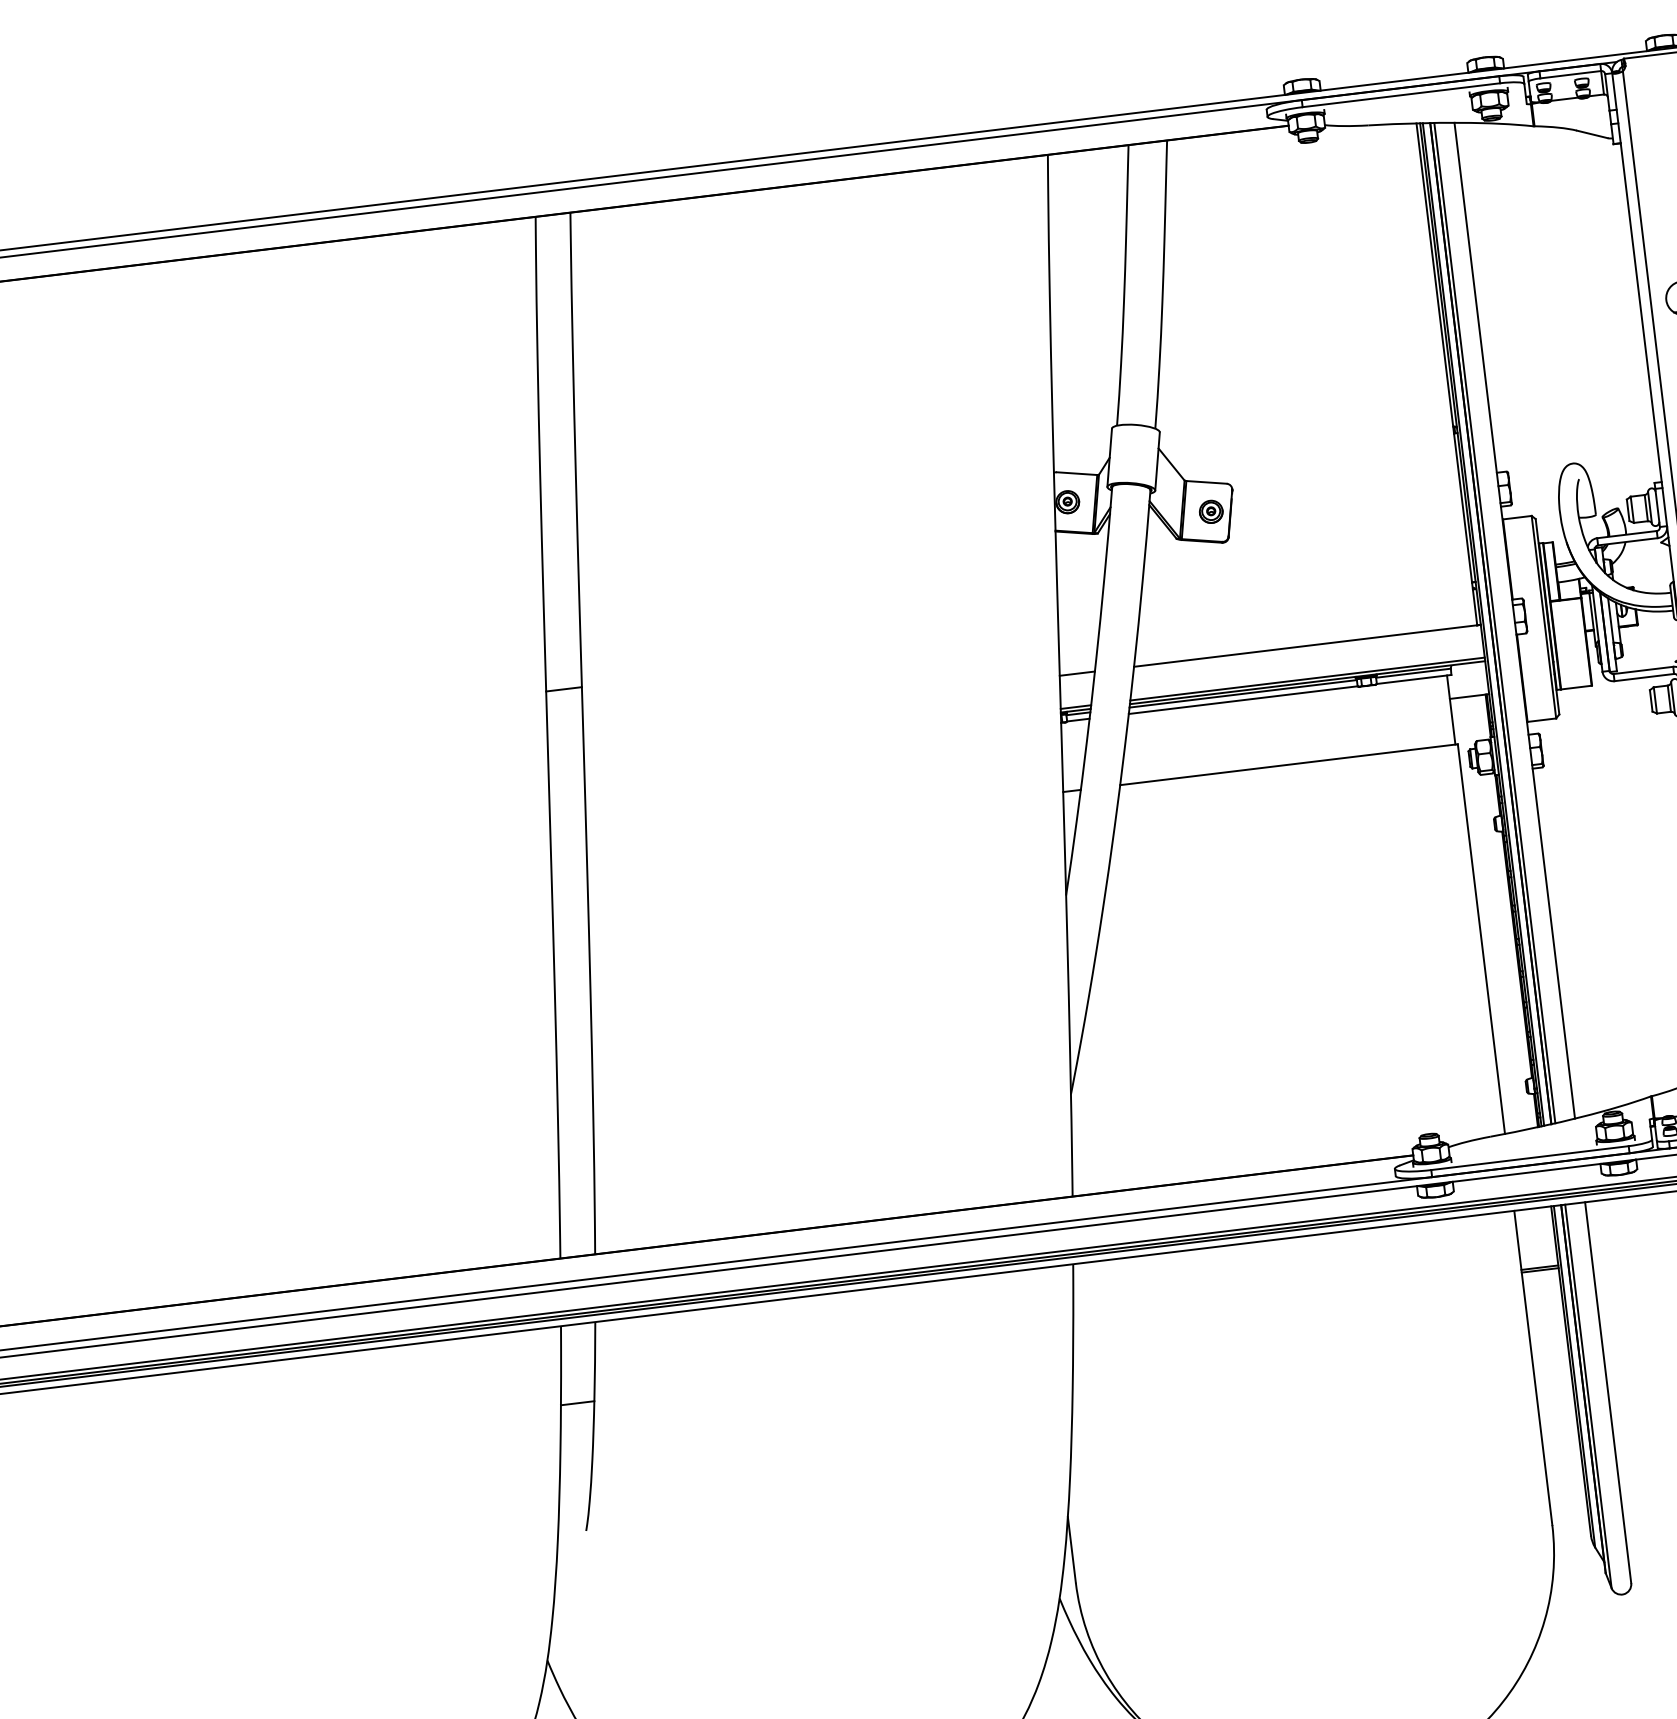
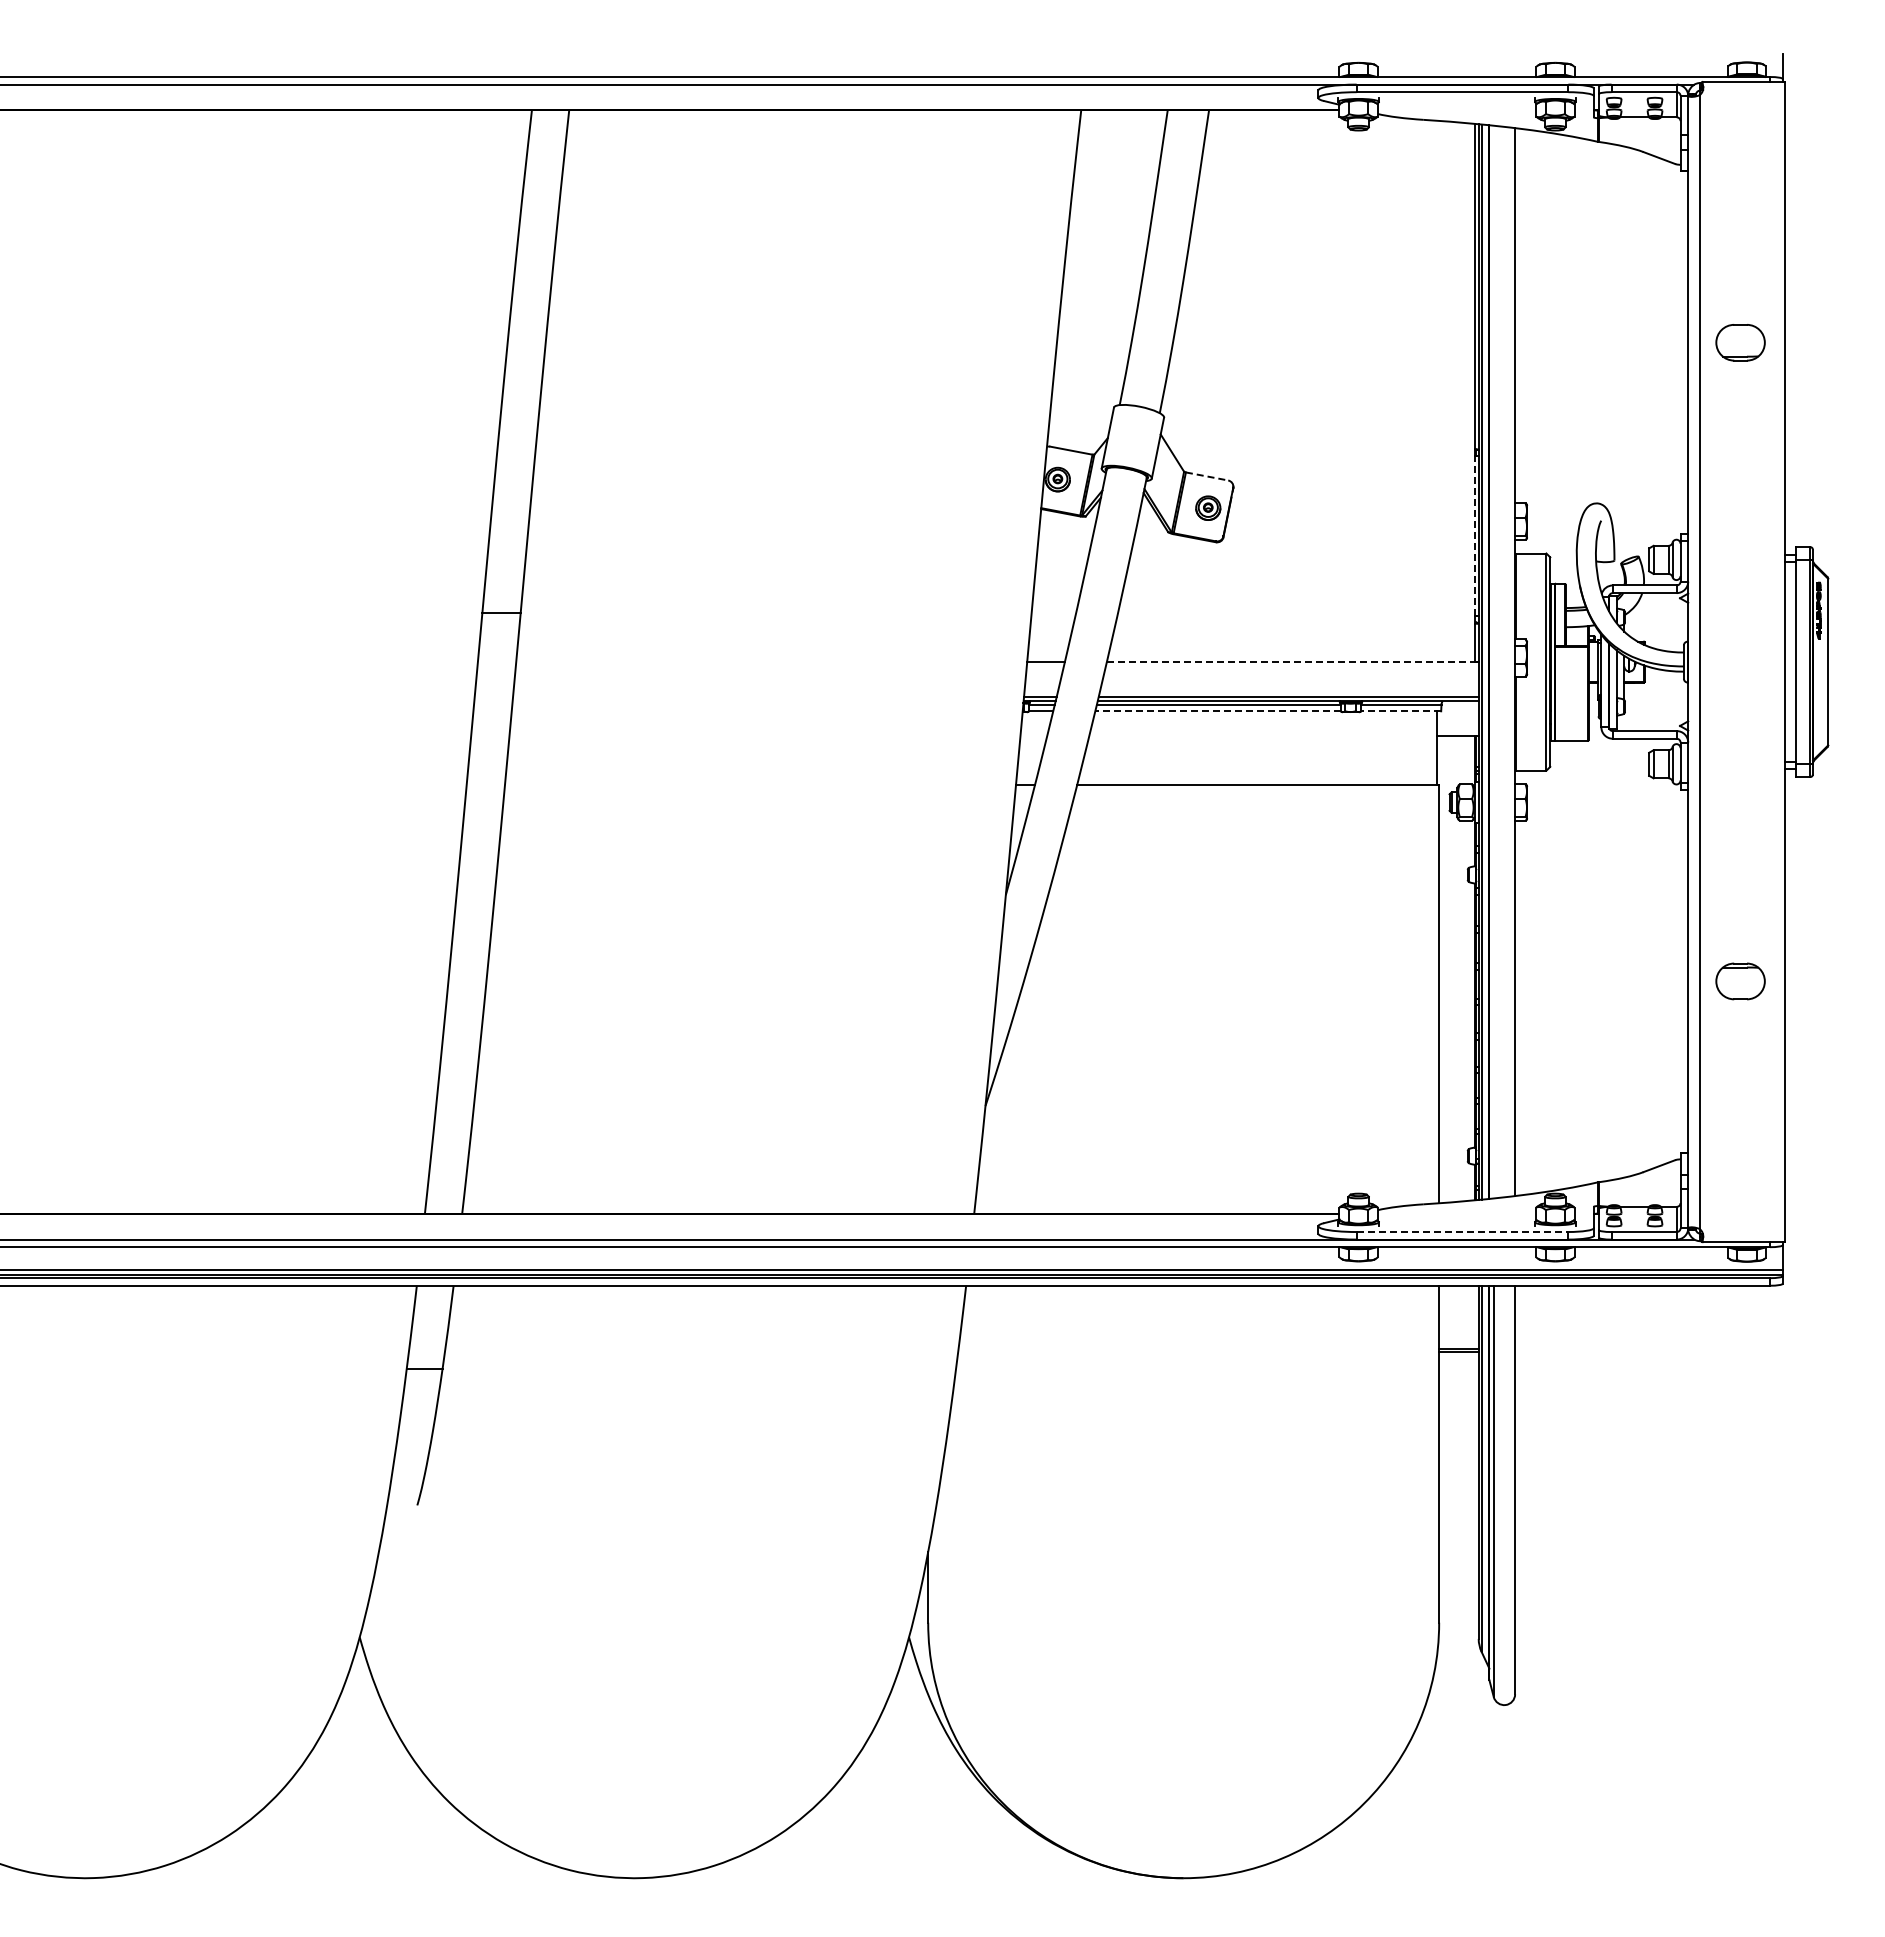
line: (1206, 482) -> (1207, 476), solid -> dashed
line: (1462, 508) -> (1474, 536), solid -> dashed
line: (1494, 622) -> (1493, 661), removed
line: (1306, 646) -> (1291, 662), solid -> dashed
line: (1414, 679) -> (1401, 711), solid -> dashed
line: (1243, 700) -> (1218, 711), solid -> dashed
line: (1530, 1158) -> (1462, 1232), solid -> dashed

